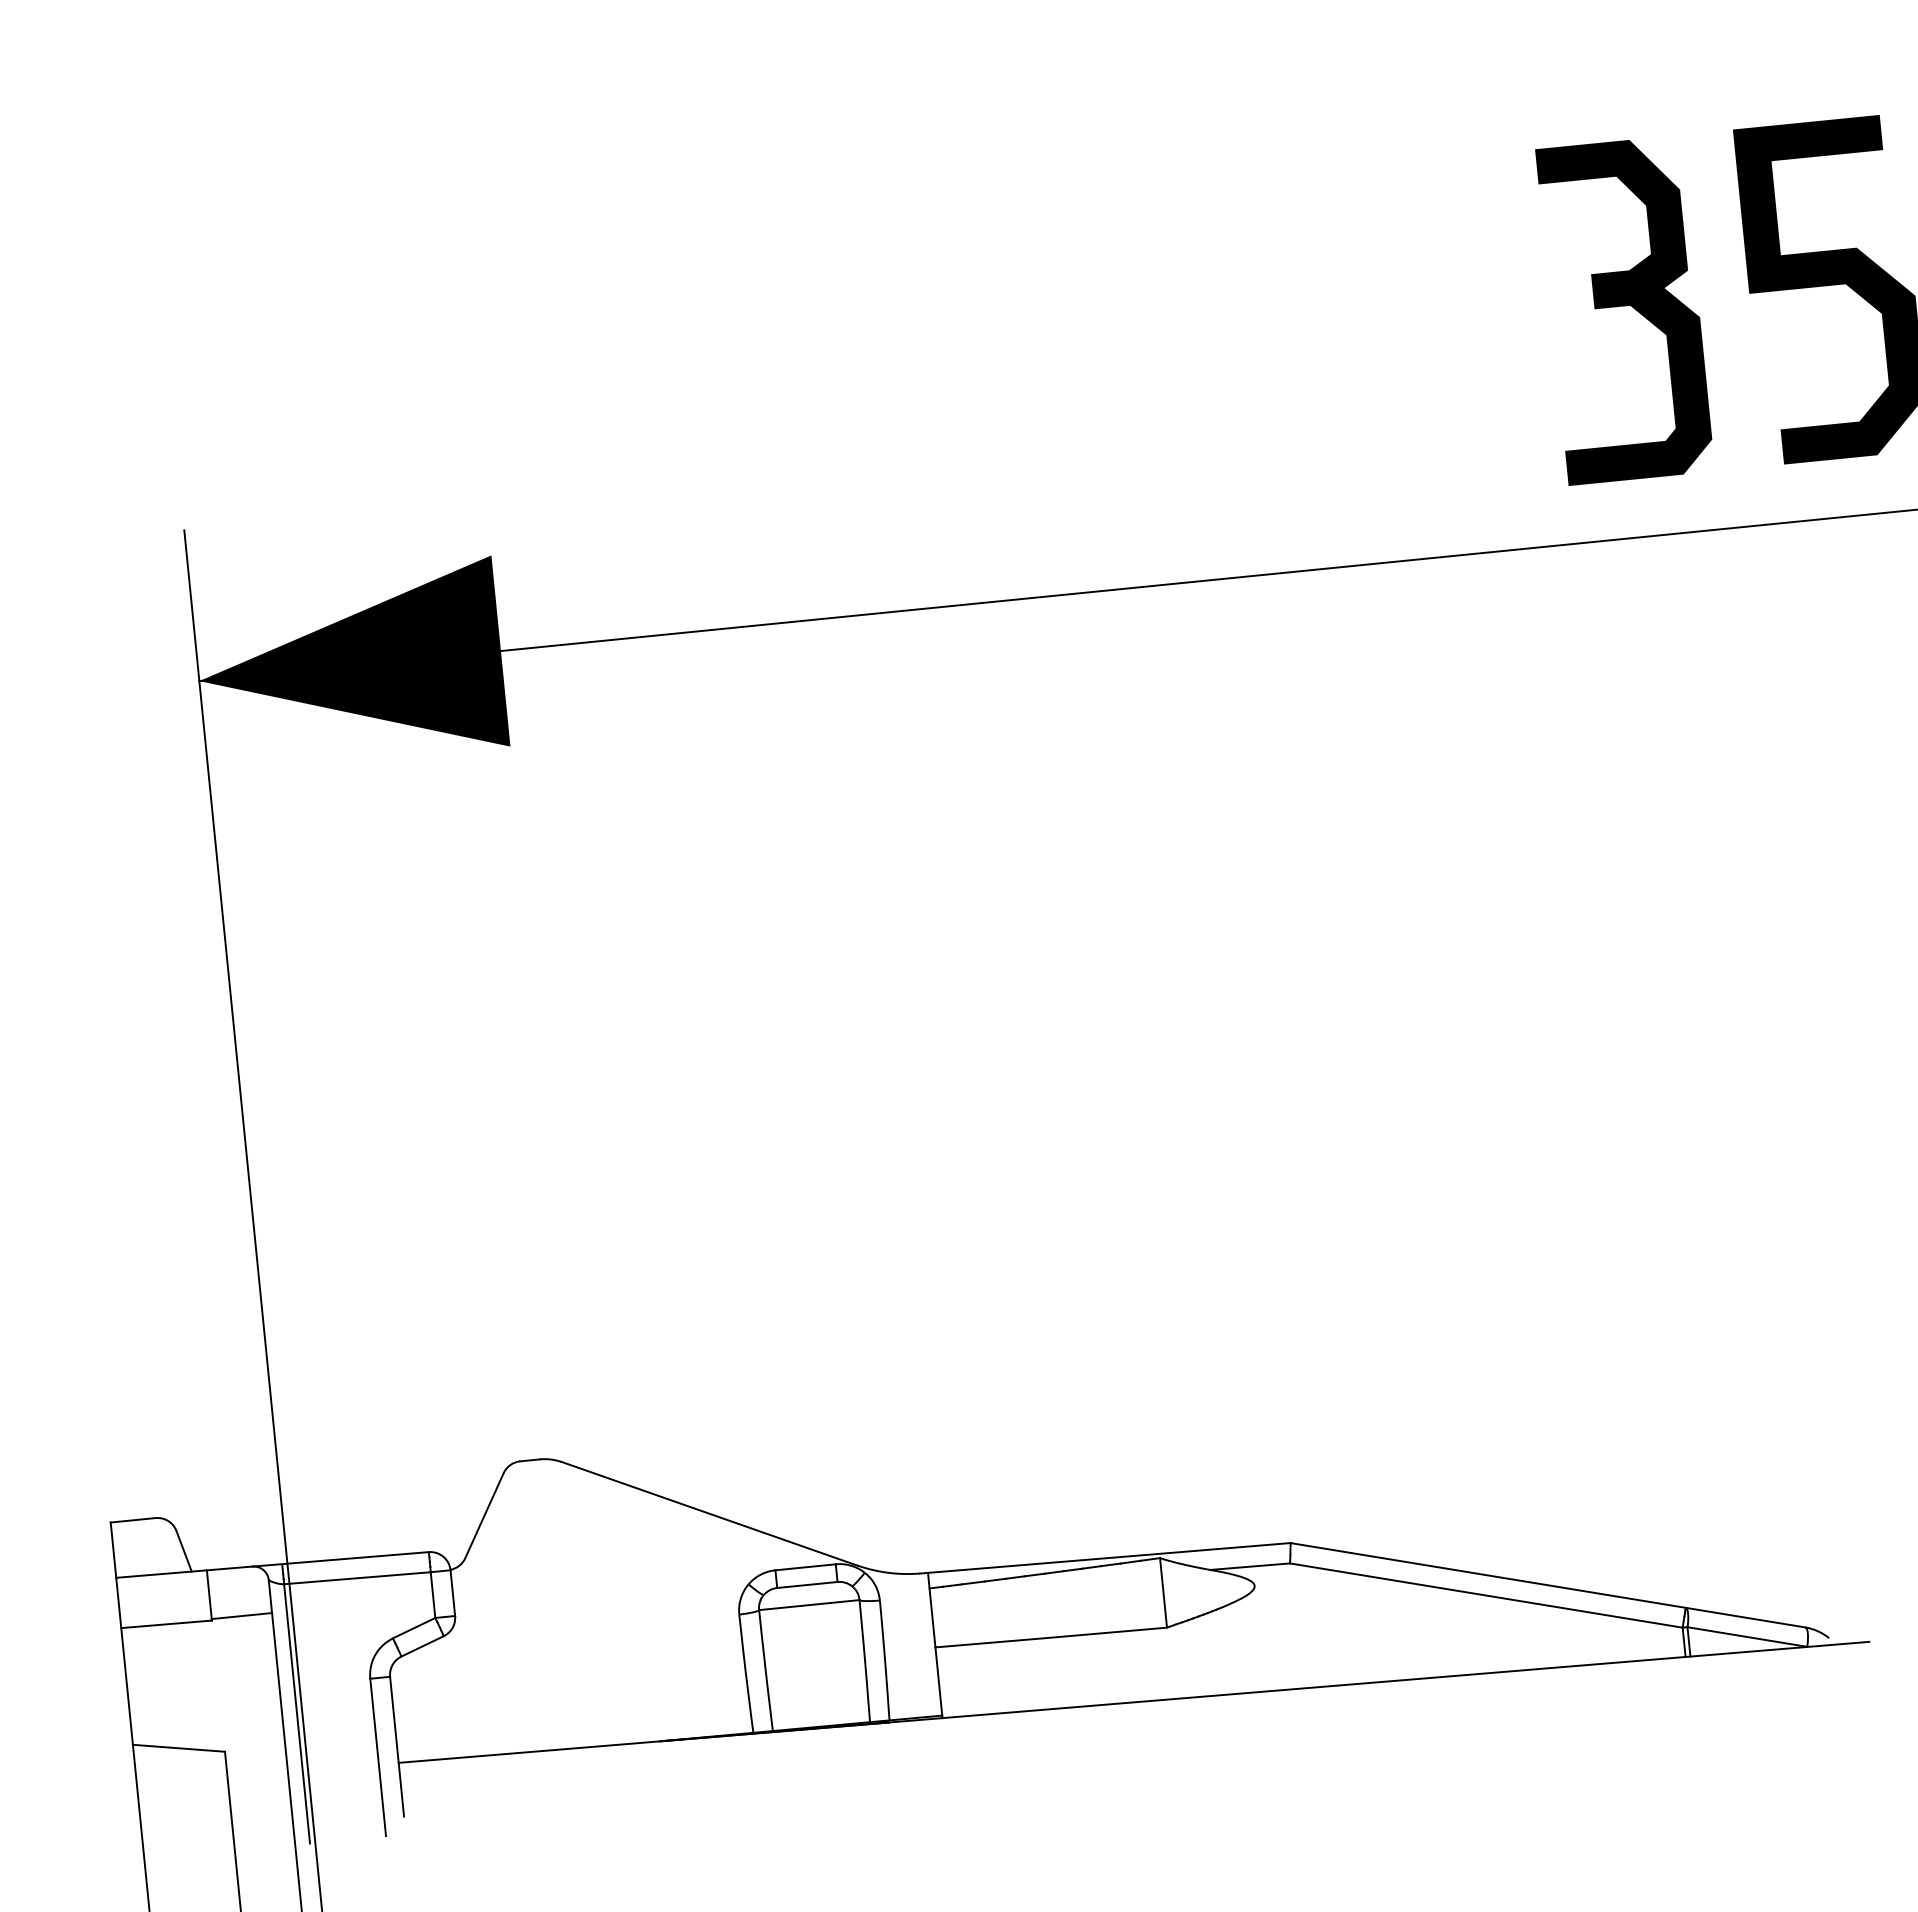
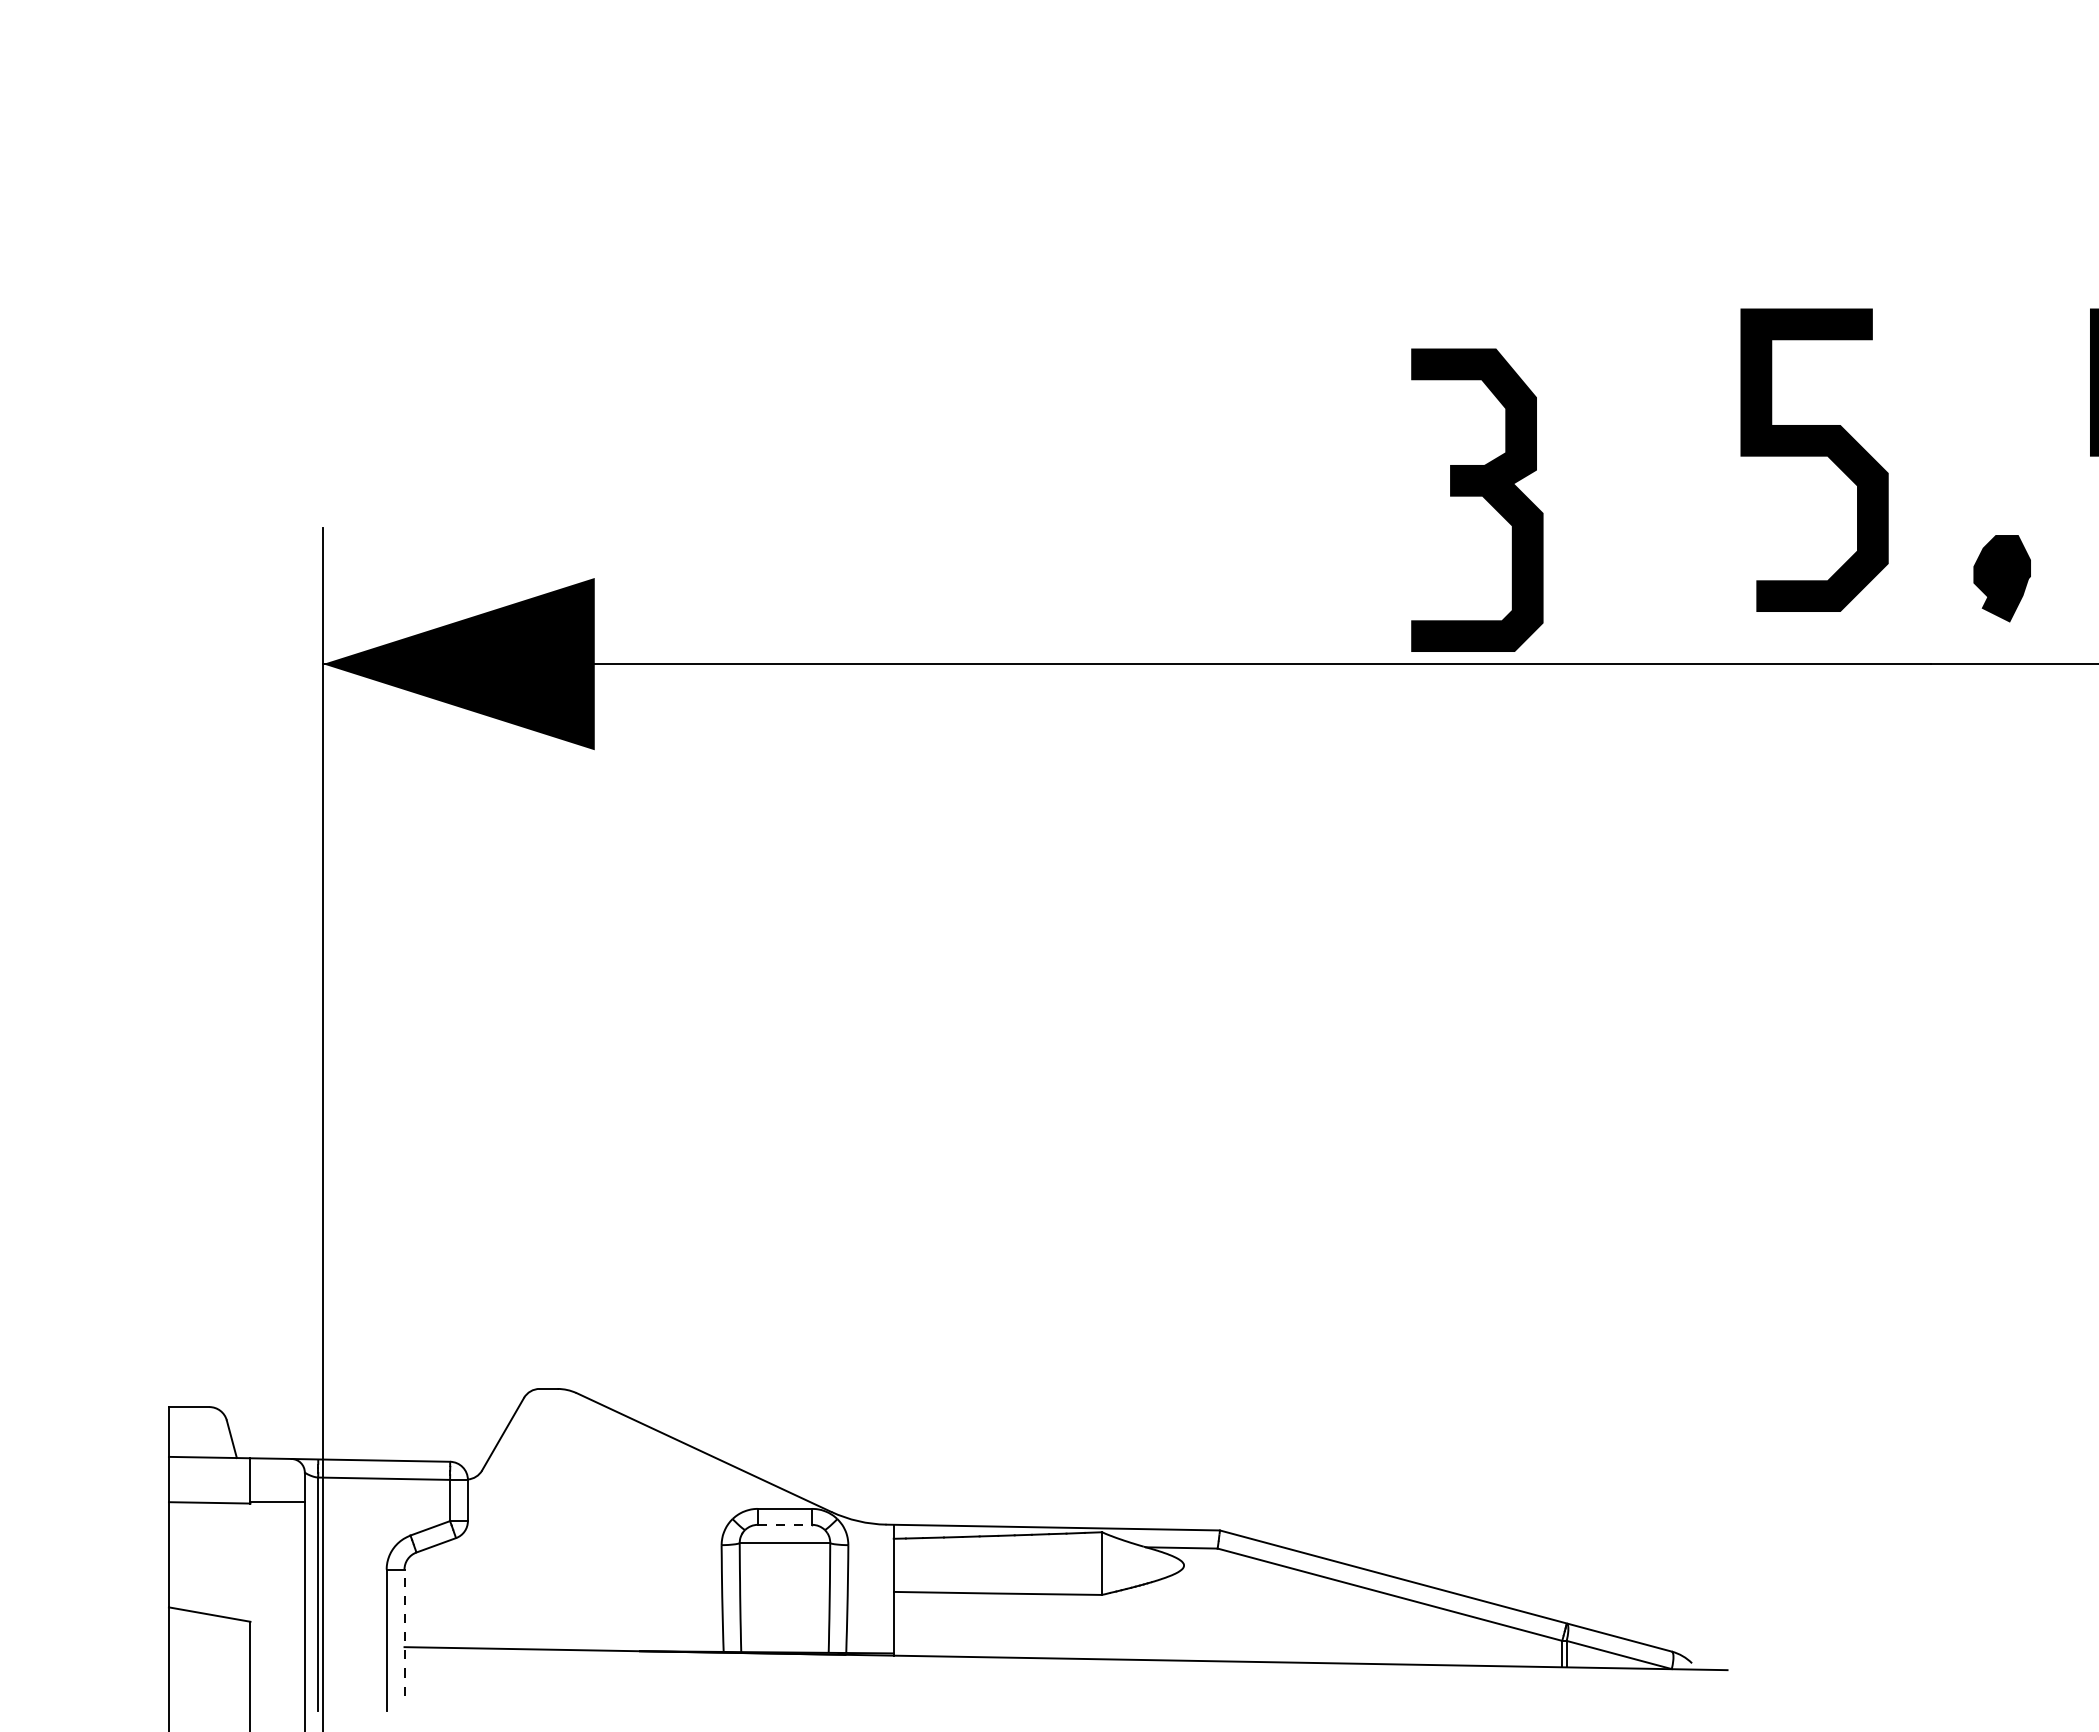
part: (1625, 309) -> (1477, 499), moved
line: (807, 1584) -> (785, 1524), solid -> dashed
line: (397, 1746) -> (404, 1632), solid -> dashed

